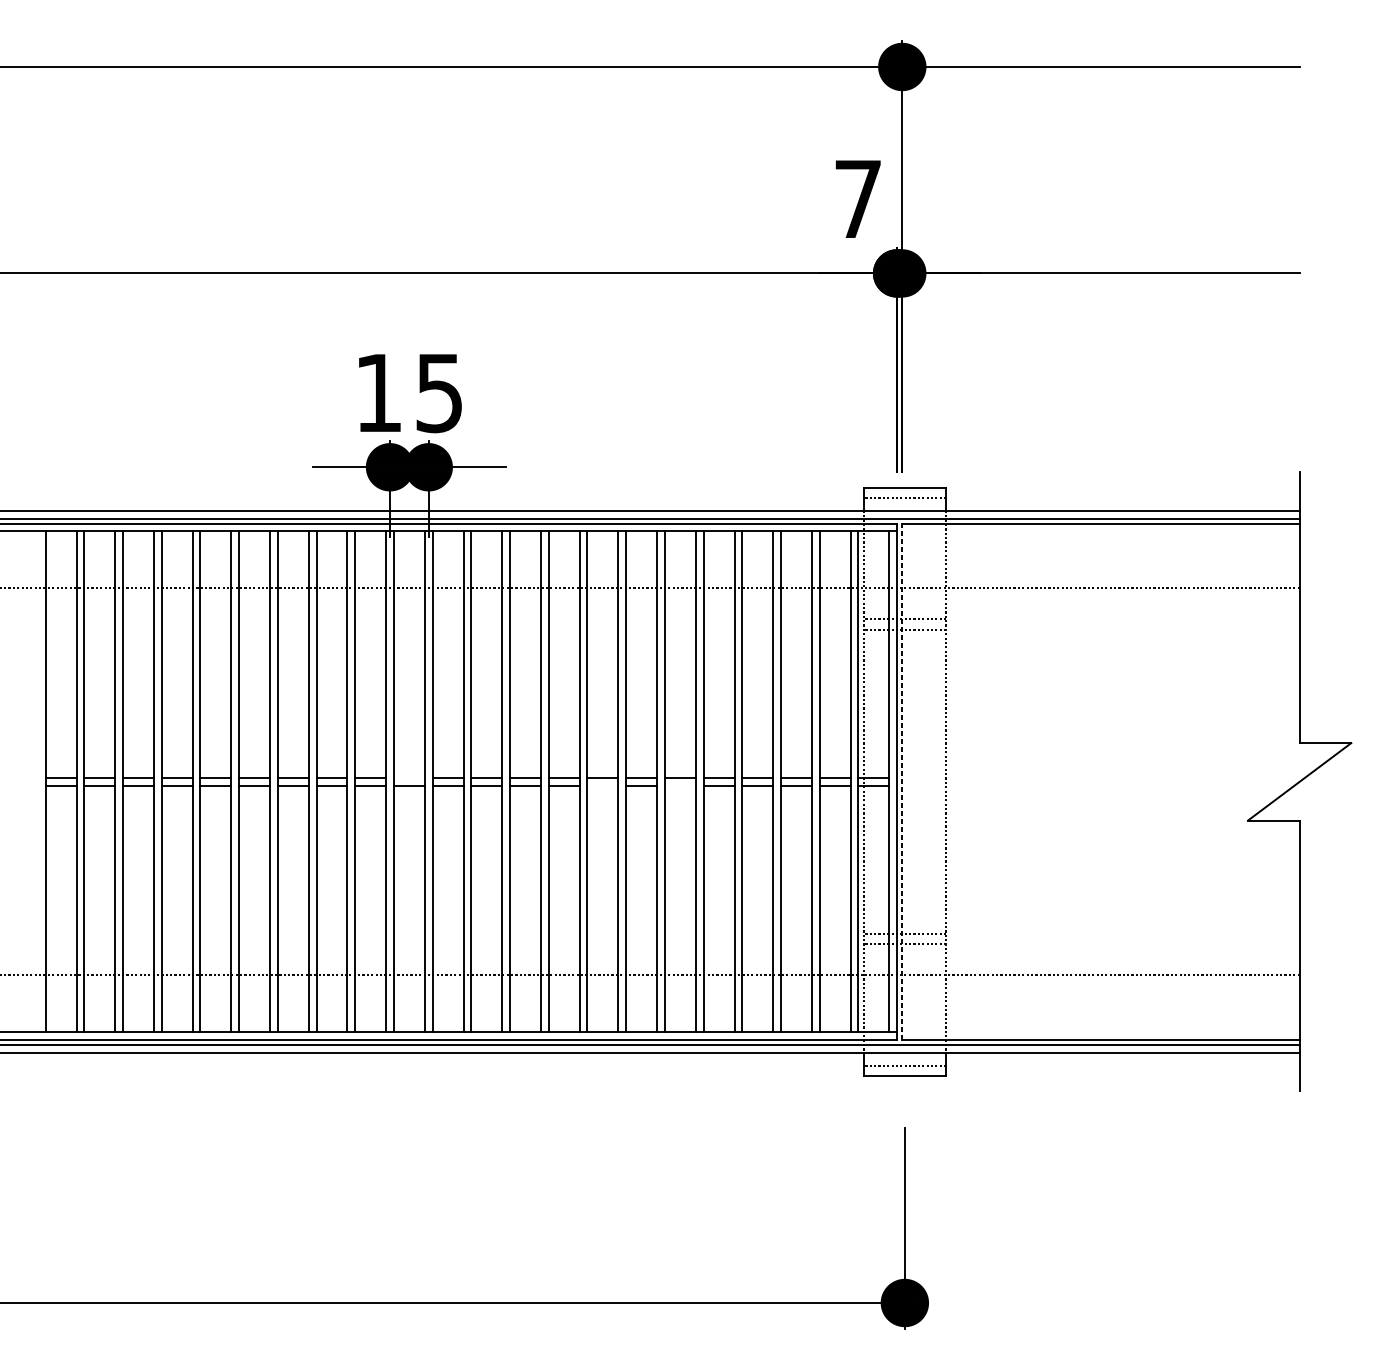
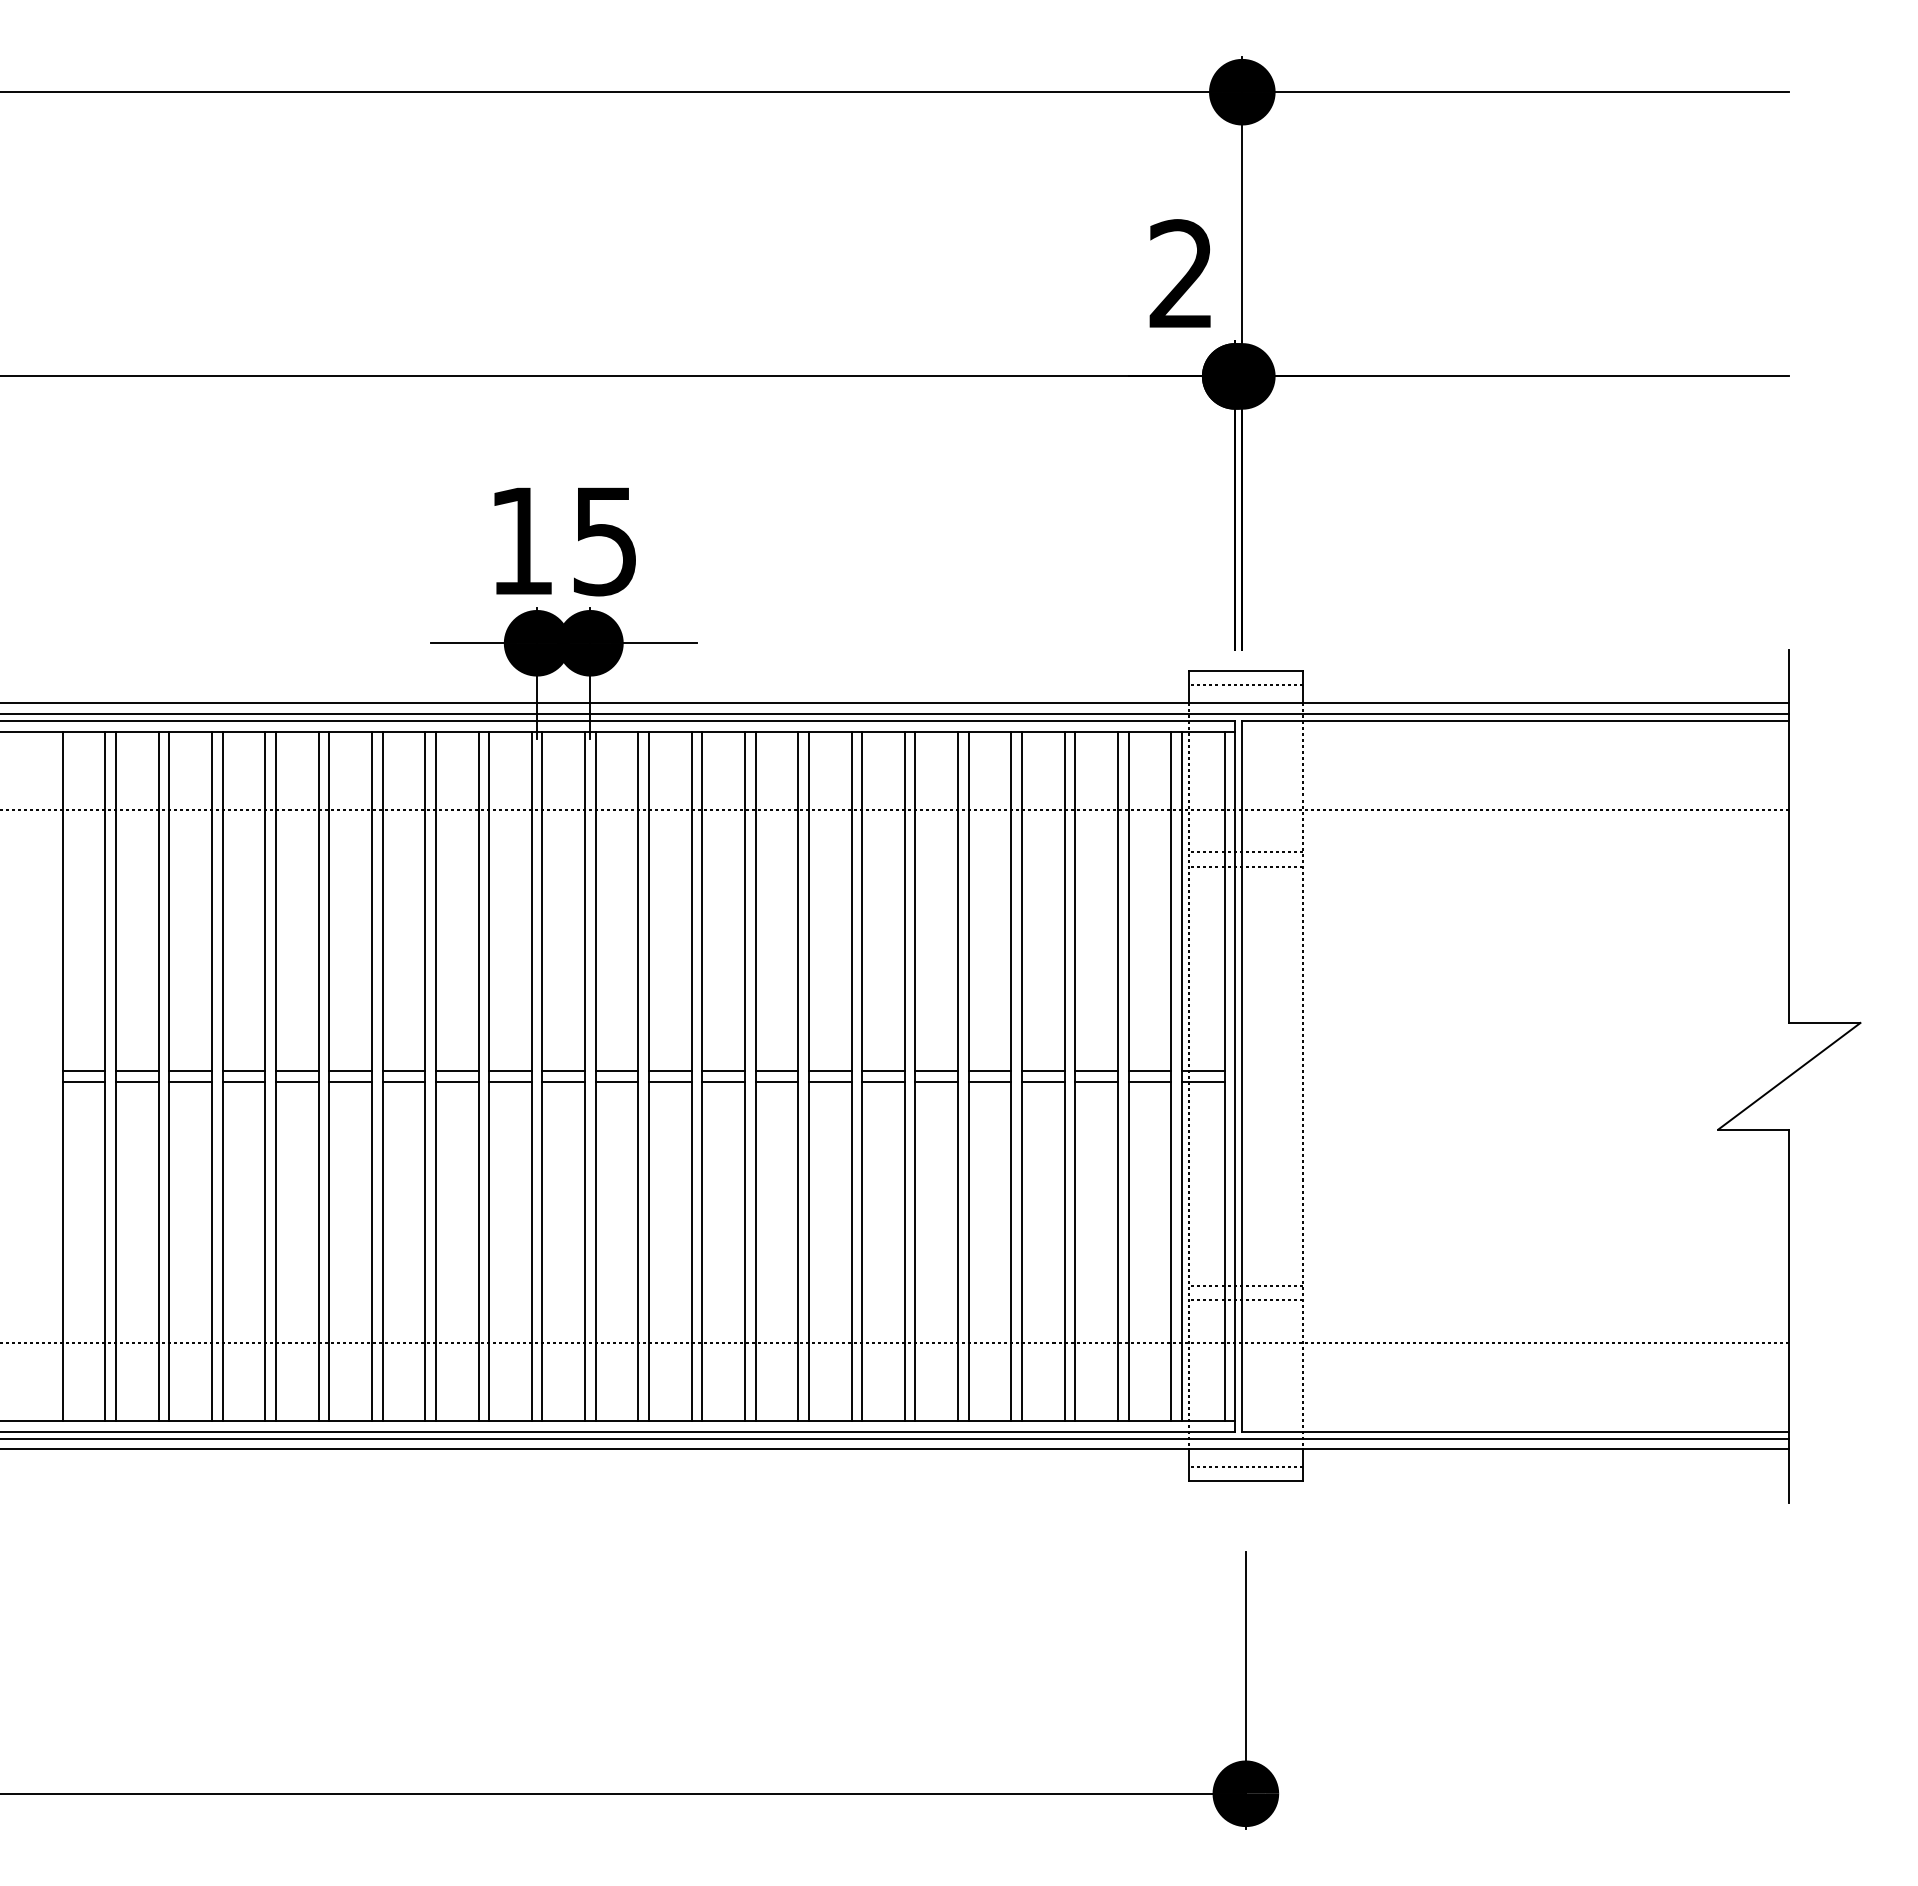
text: (857, 198) -> (1180, 273), 7 -> 2
line: (409, 777) -> (563, 1070), added
line: (902, 781) -> (1242, 1075), dashed -> solid
line: (602, 785) -> (829, 1081), added
line: (680, 785) -> (936, 1081), added

